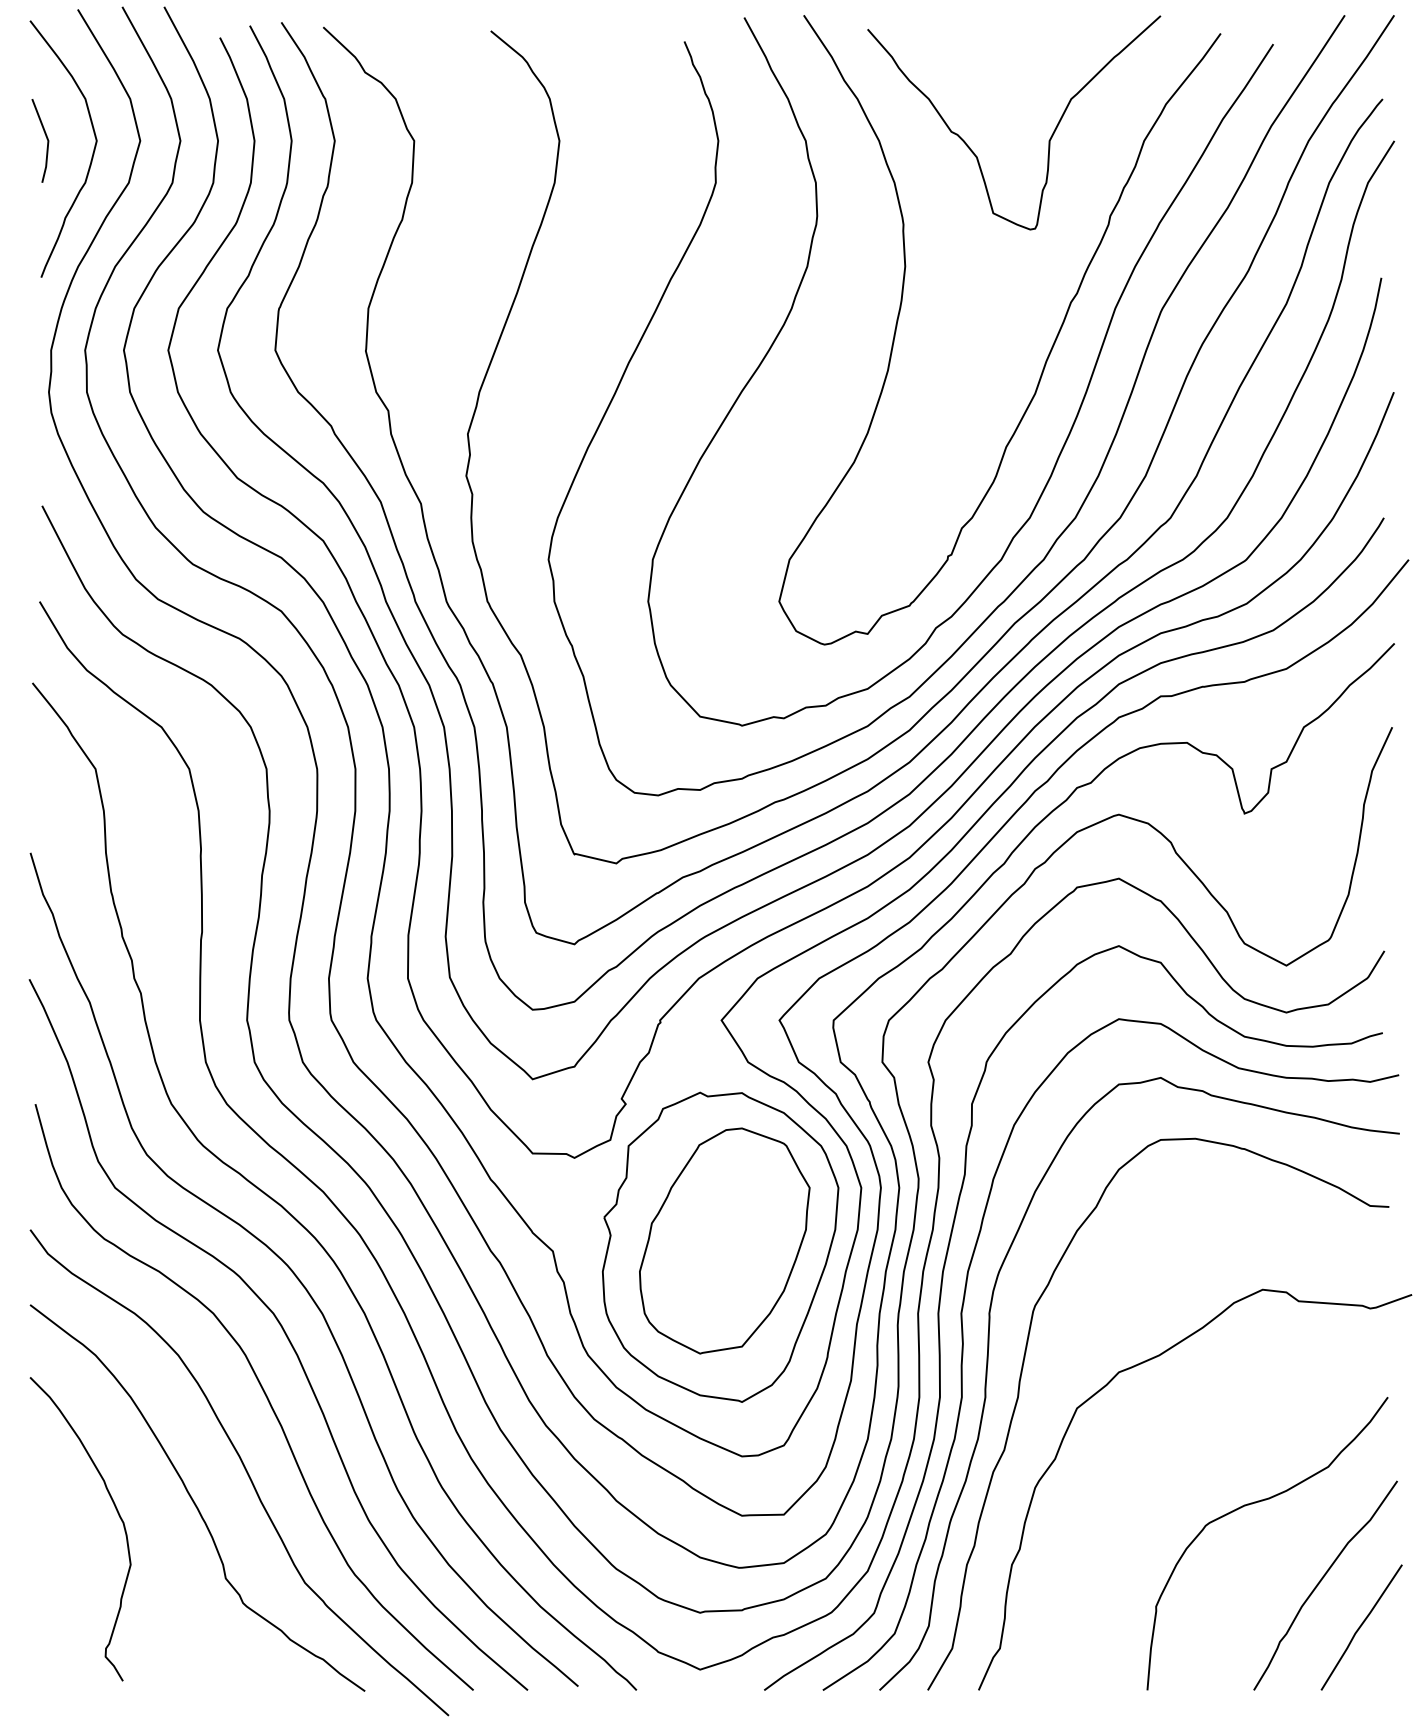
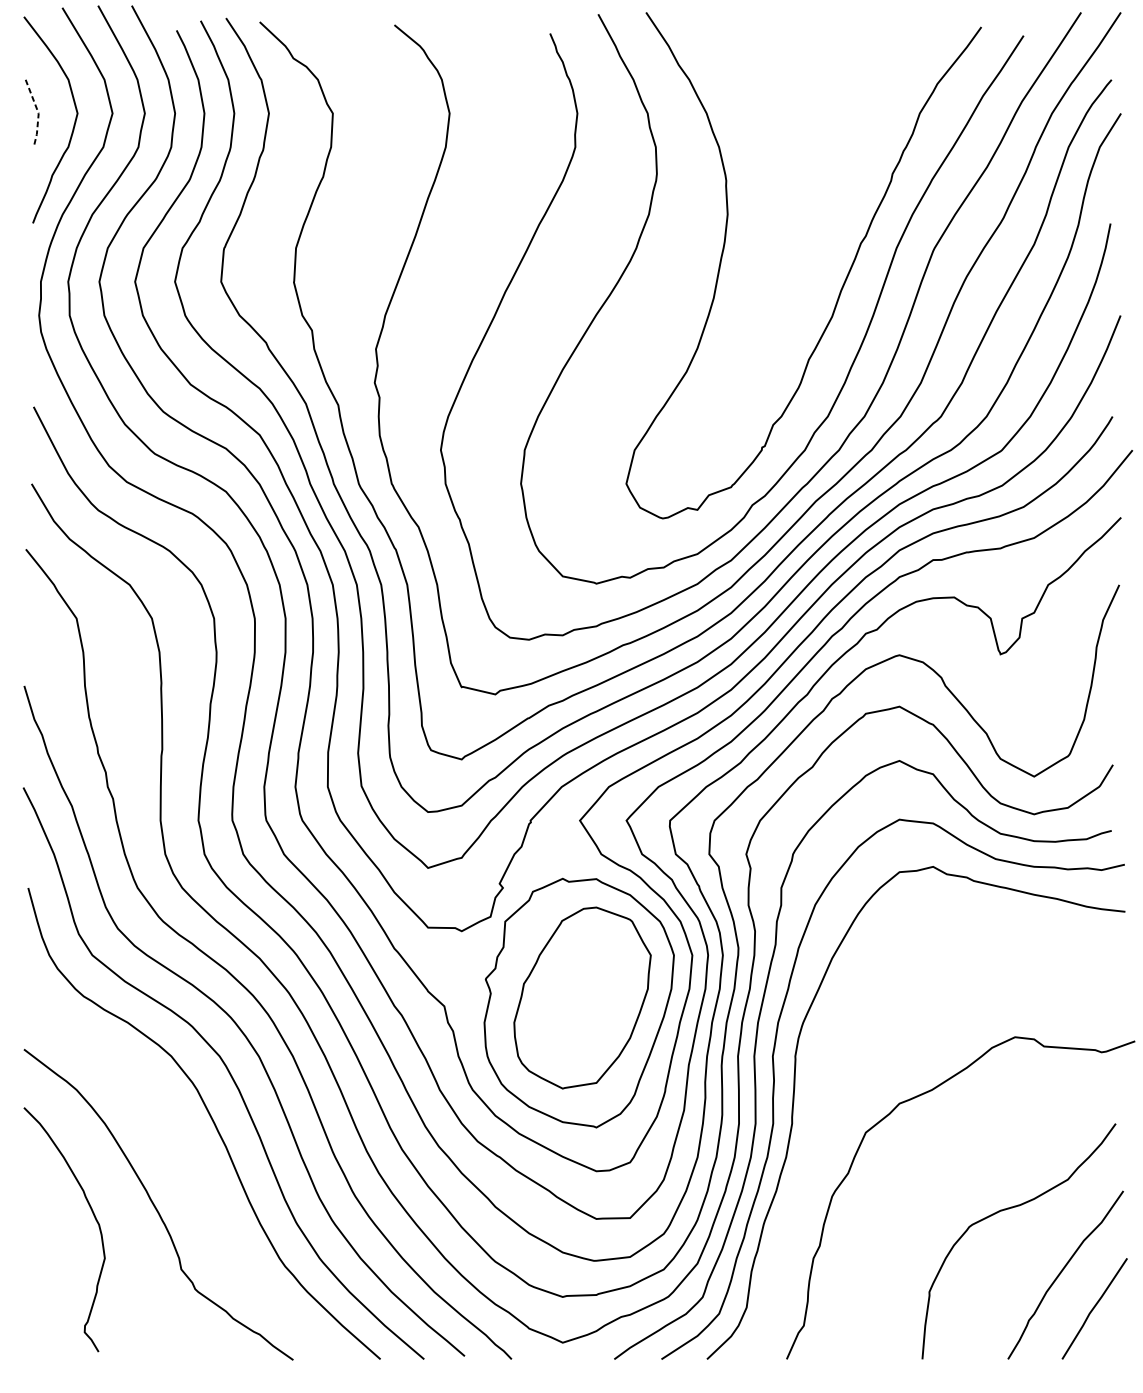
line: (48, 140) -> (38, 113), solid -> dashed
curve: (1048, 140) -> (842, 113), removed
curve: (1019, 1395) -> (819, 1122), removed
curve: (244, 1469) -> (196, 1181), removed

